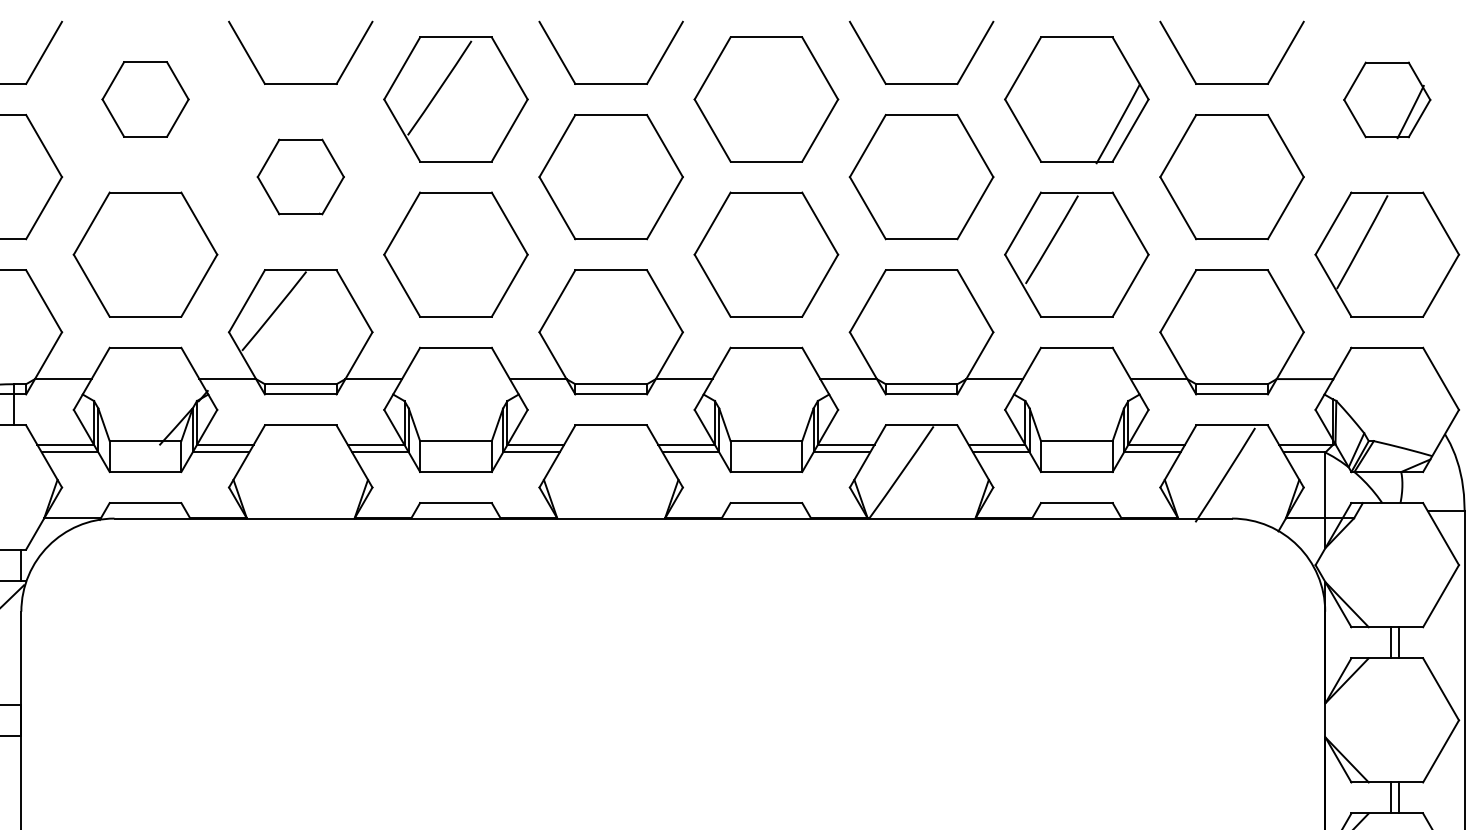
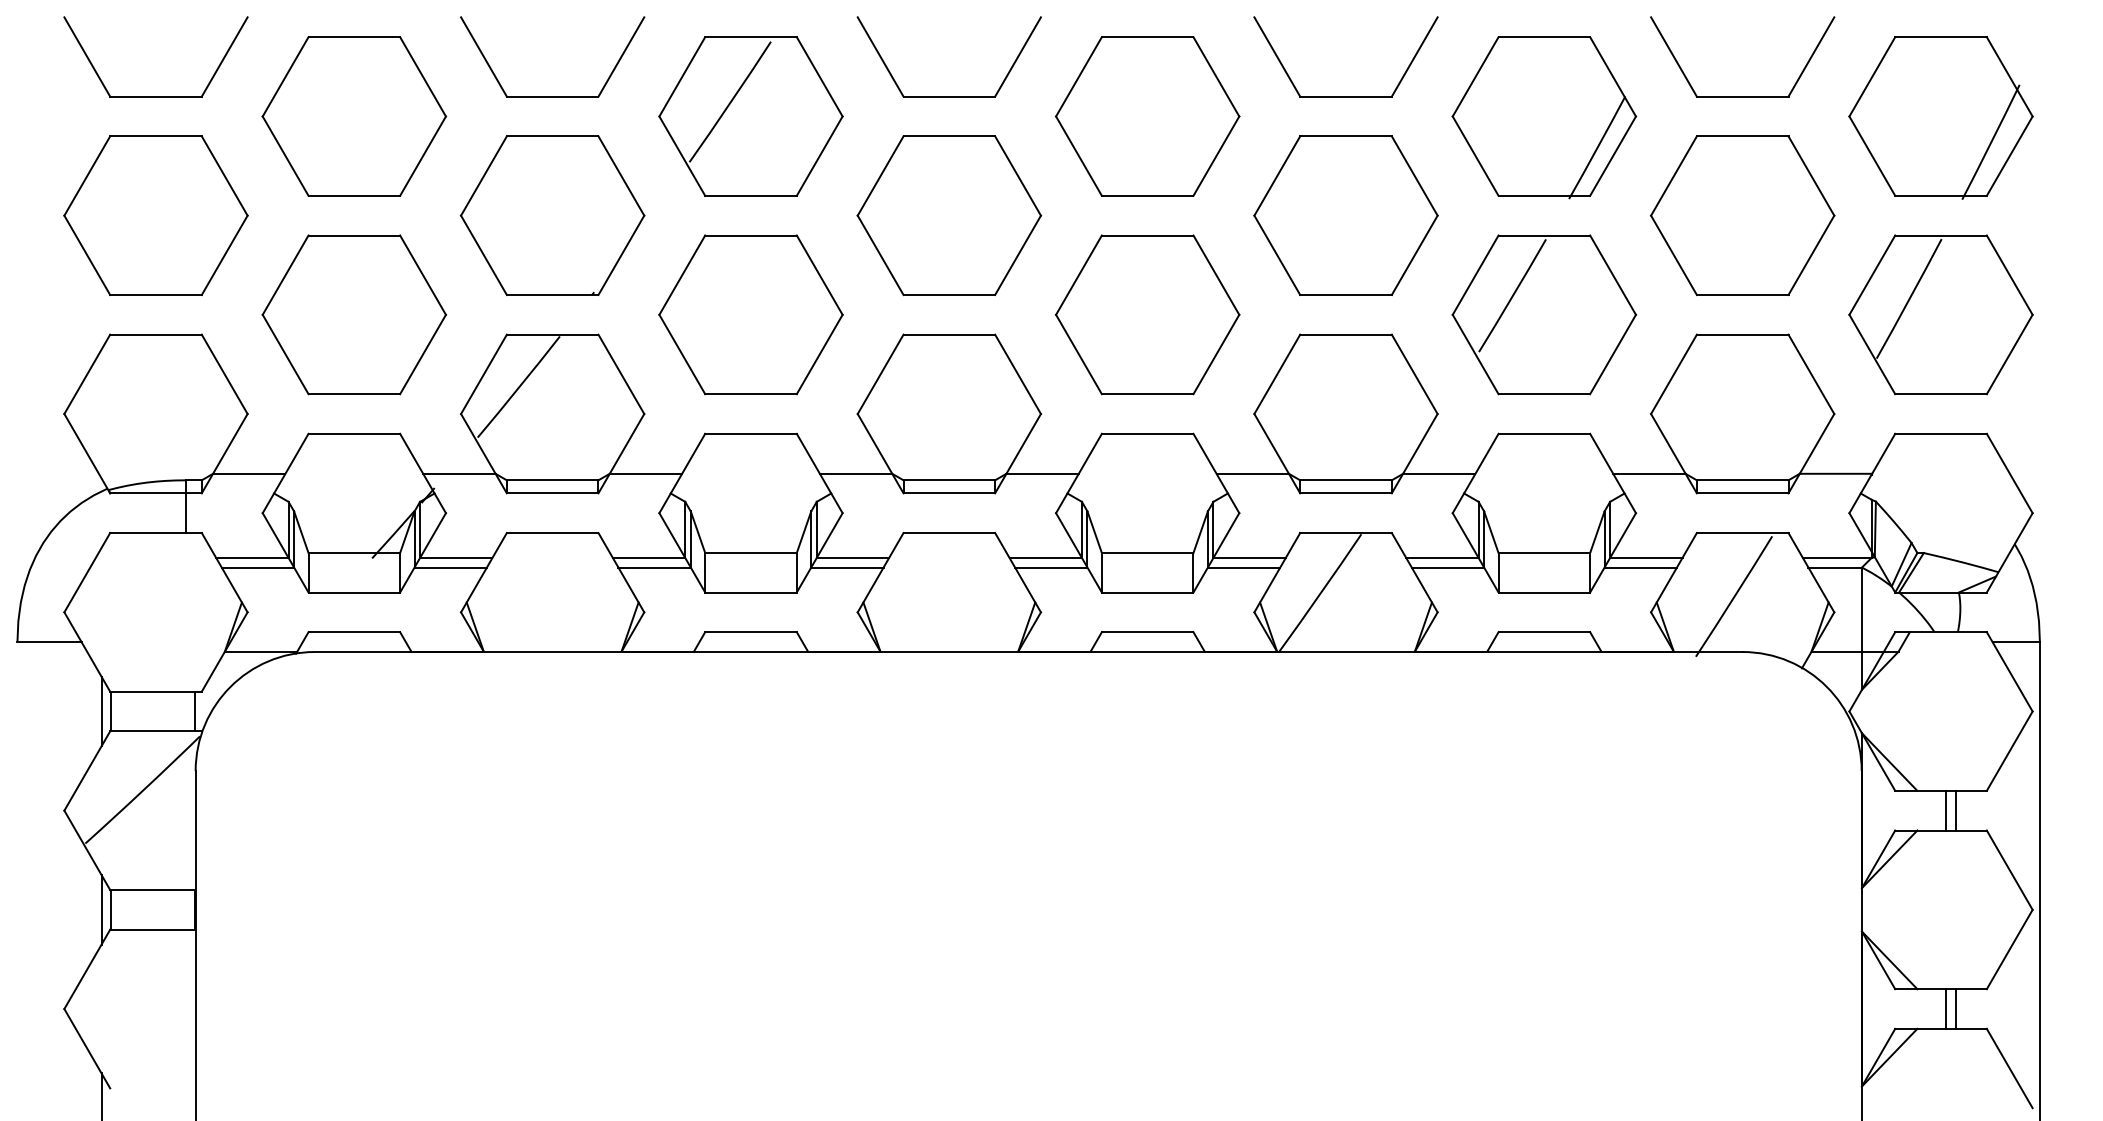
part: (145, 99) -> (354, 116), size x1.67
part: (1386, 100) -> (1940, 117), size x1.67
part: (300, 176) -> (552, 215), size x1.67

